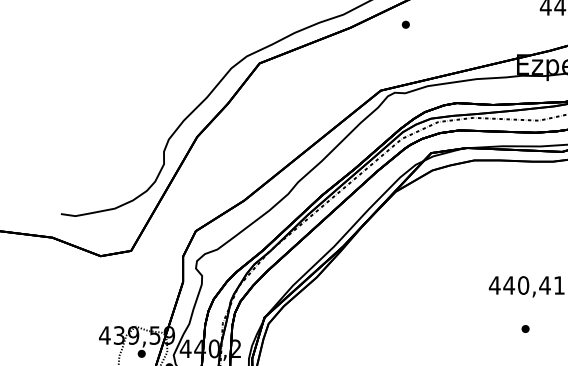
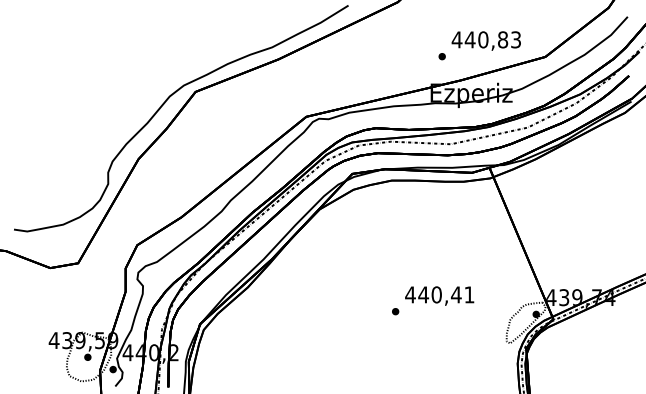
part: (405, 24) -> (441, 56), moved
part: (525, 328) -> (395, 311), moved

